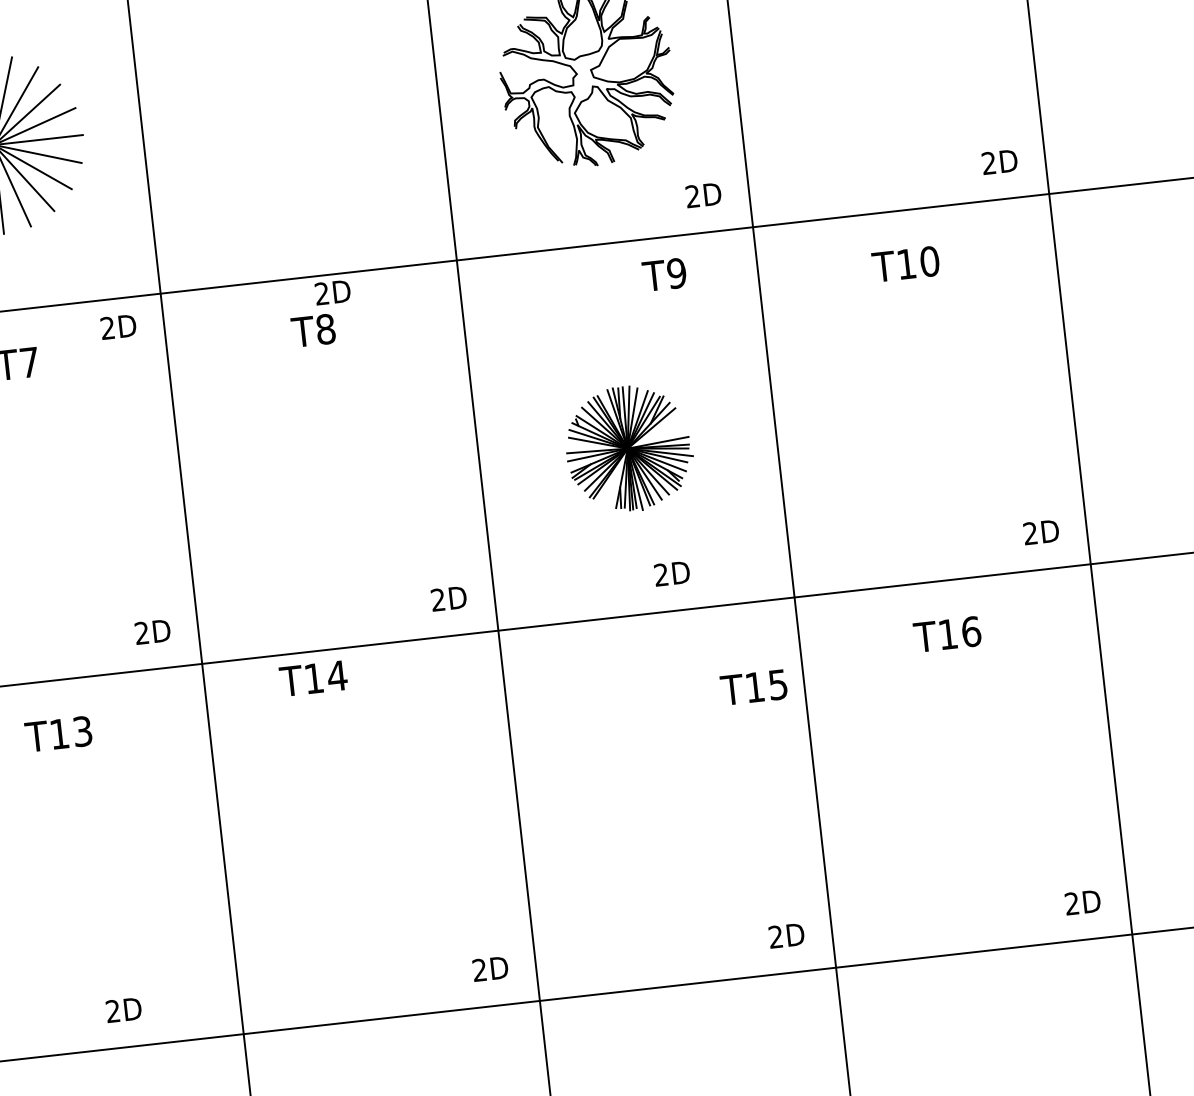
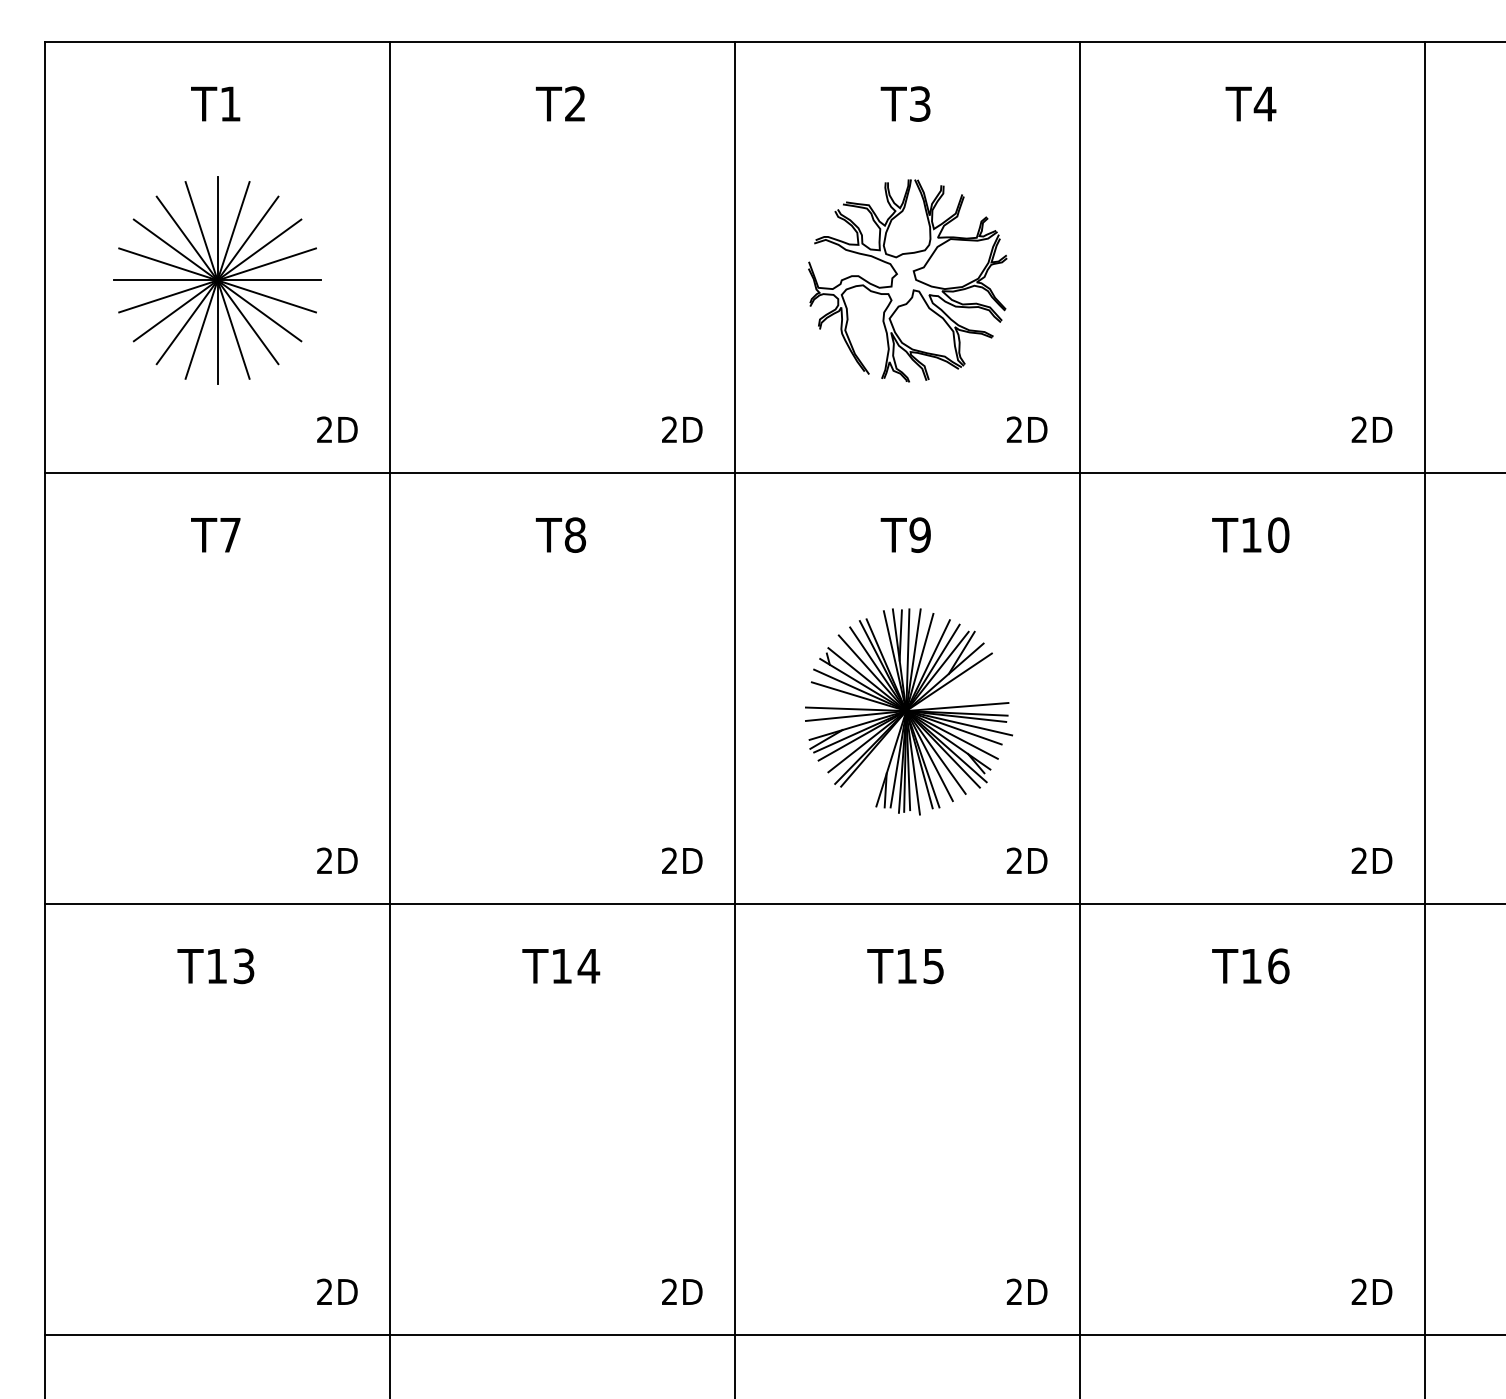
text: (664, 274) -> (905, 534), moved
text: (333, 292) -> (682, 429), moved
text: (118, 326) -> (337, 429), moved
part: (628, 448) -> (908, 711), size x1.43
text: (671, 573) -> (1026, 860), moved
text: (313, 678) -> (561, 966), moved
text: (753, 687) -> (905, 966), moved
text: (123, 1009) -> (337, 1291), moved

